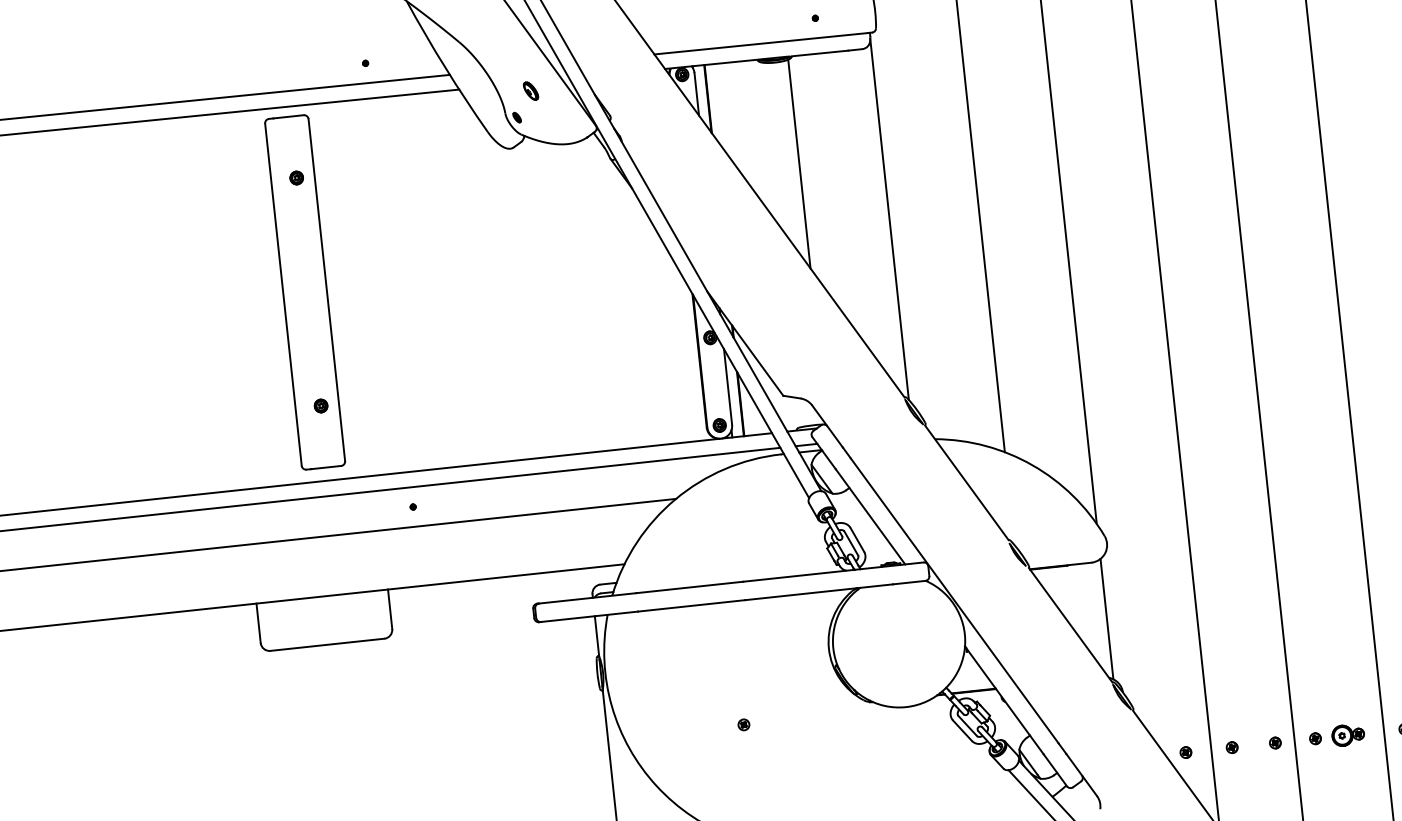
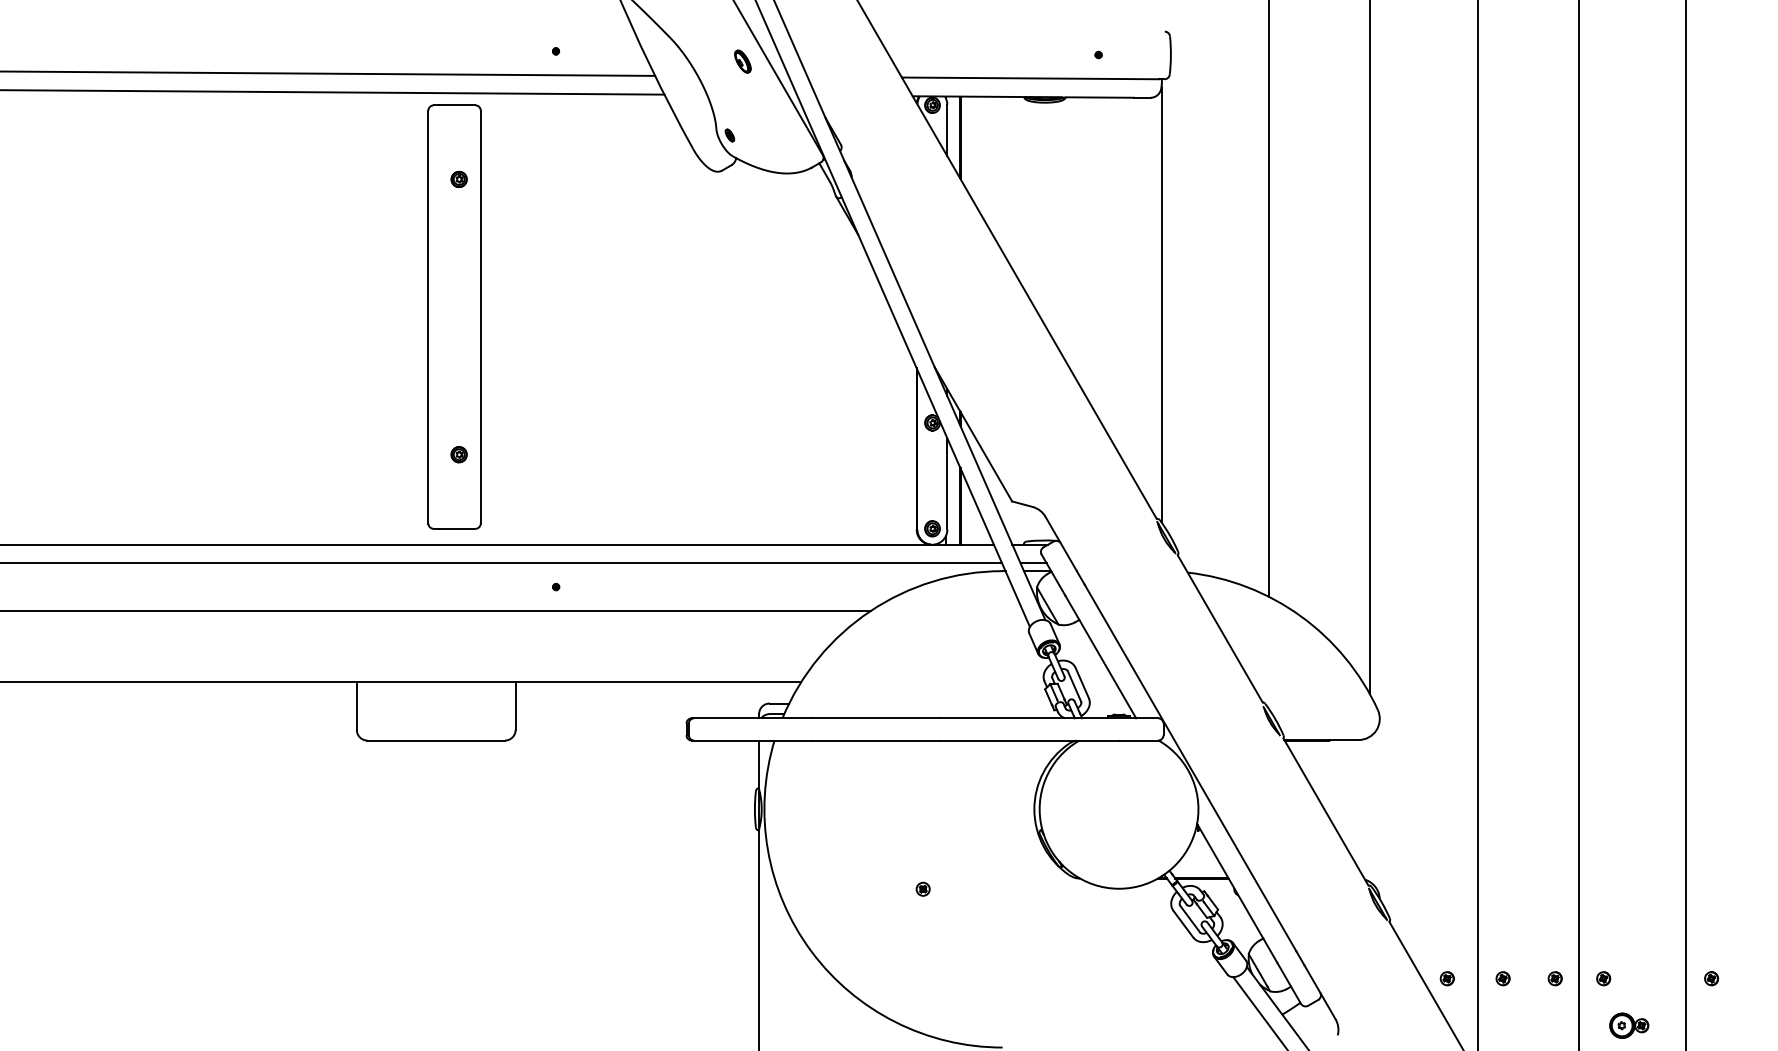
part: (530, 91) -> (742, 61), moved
line: (798, 163) -> (1060, 226), removed
line: (1107, 619) -> (1370, 809), removed
part: (1348, 735) -> (1629, 1025), moved

